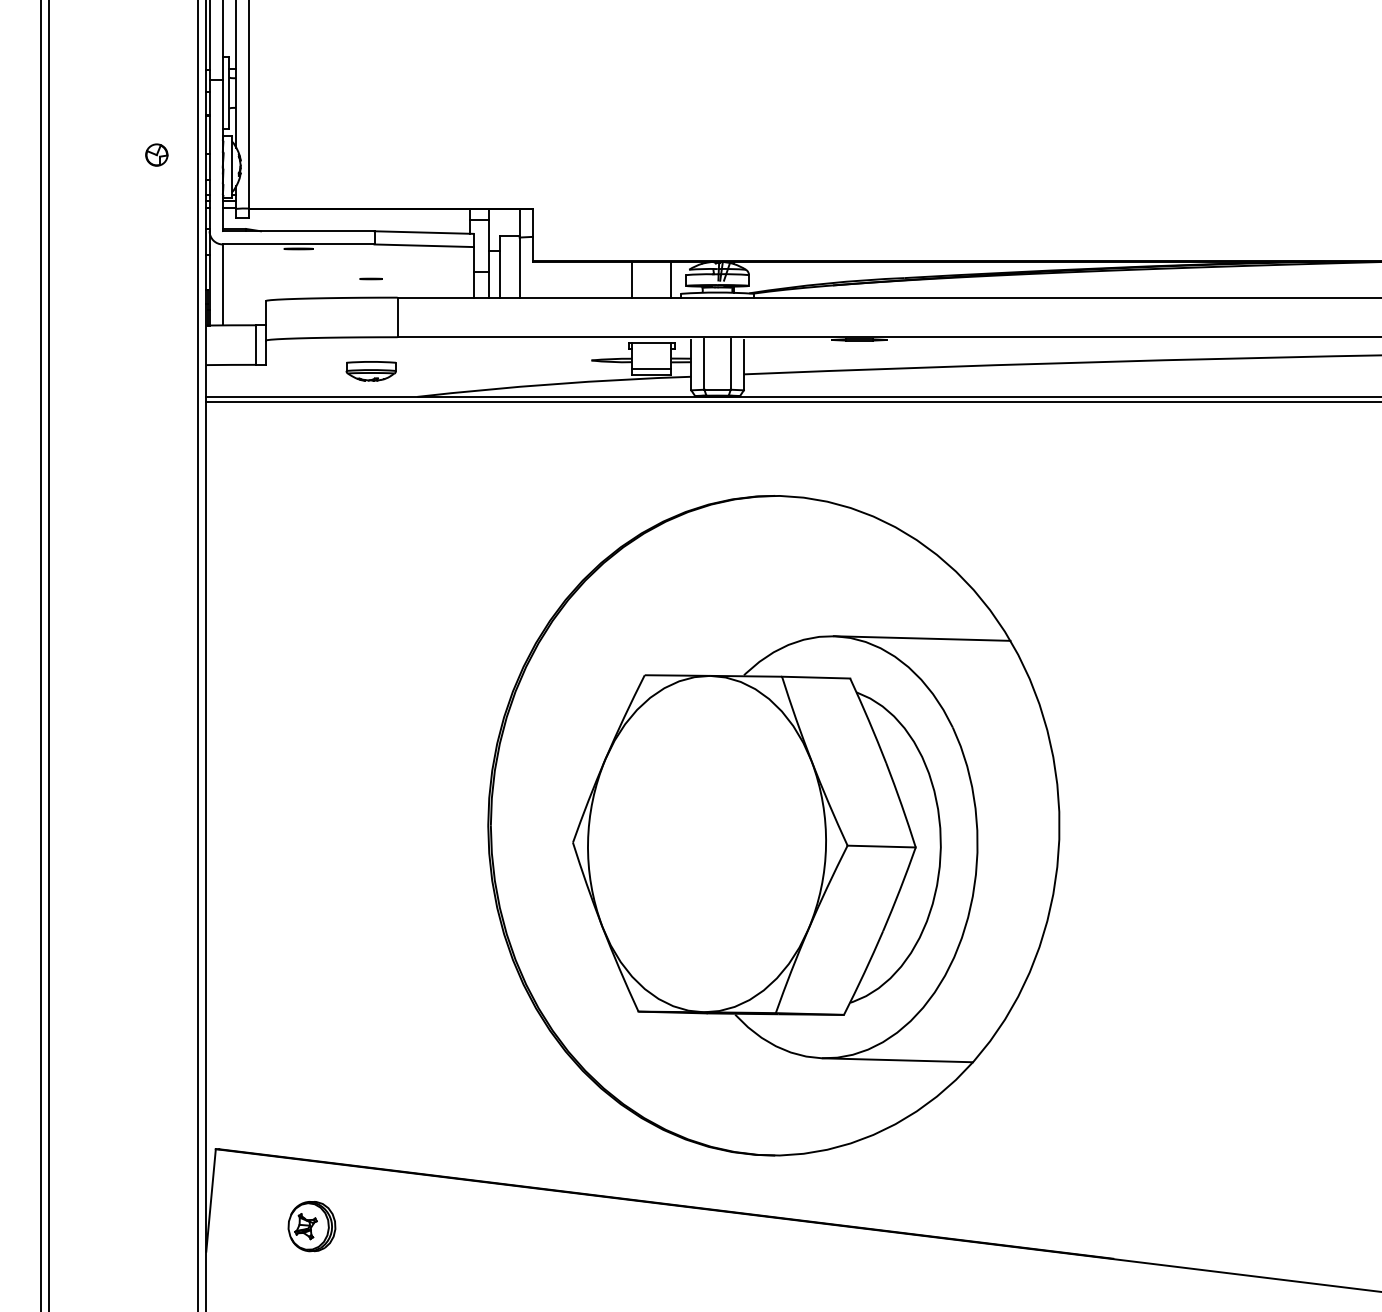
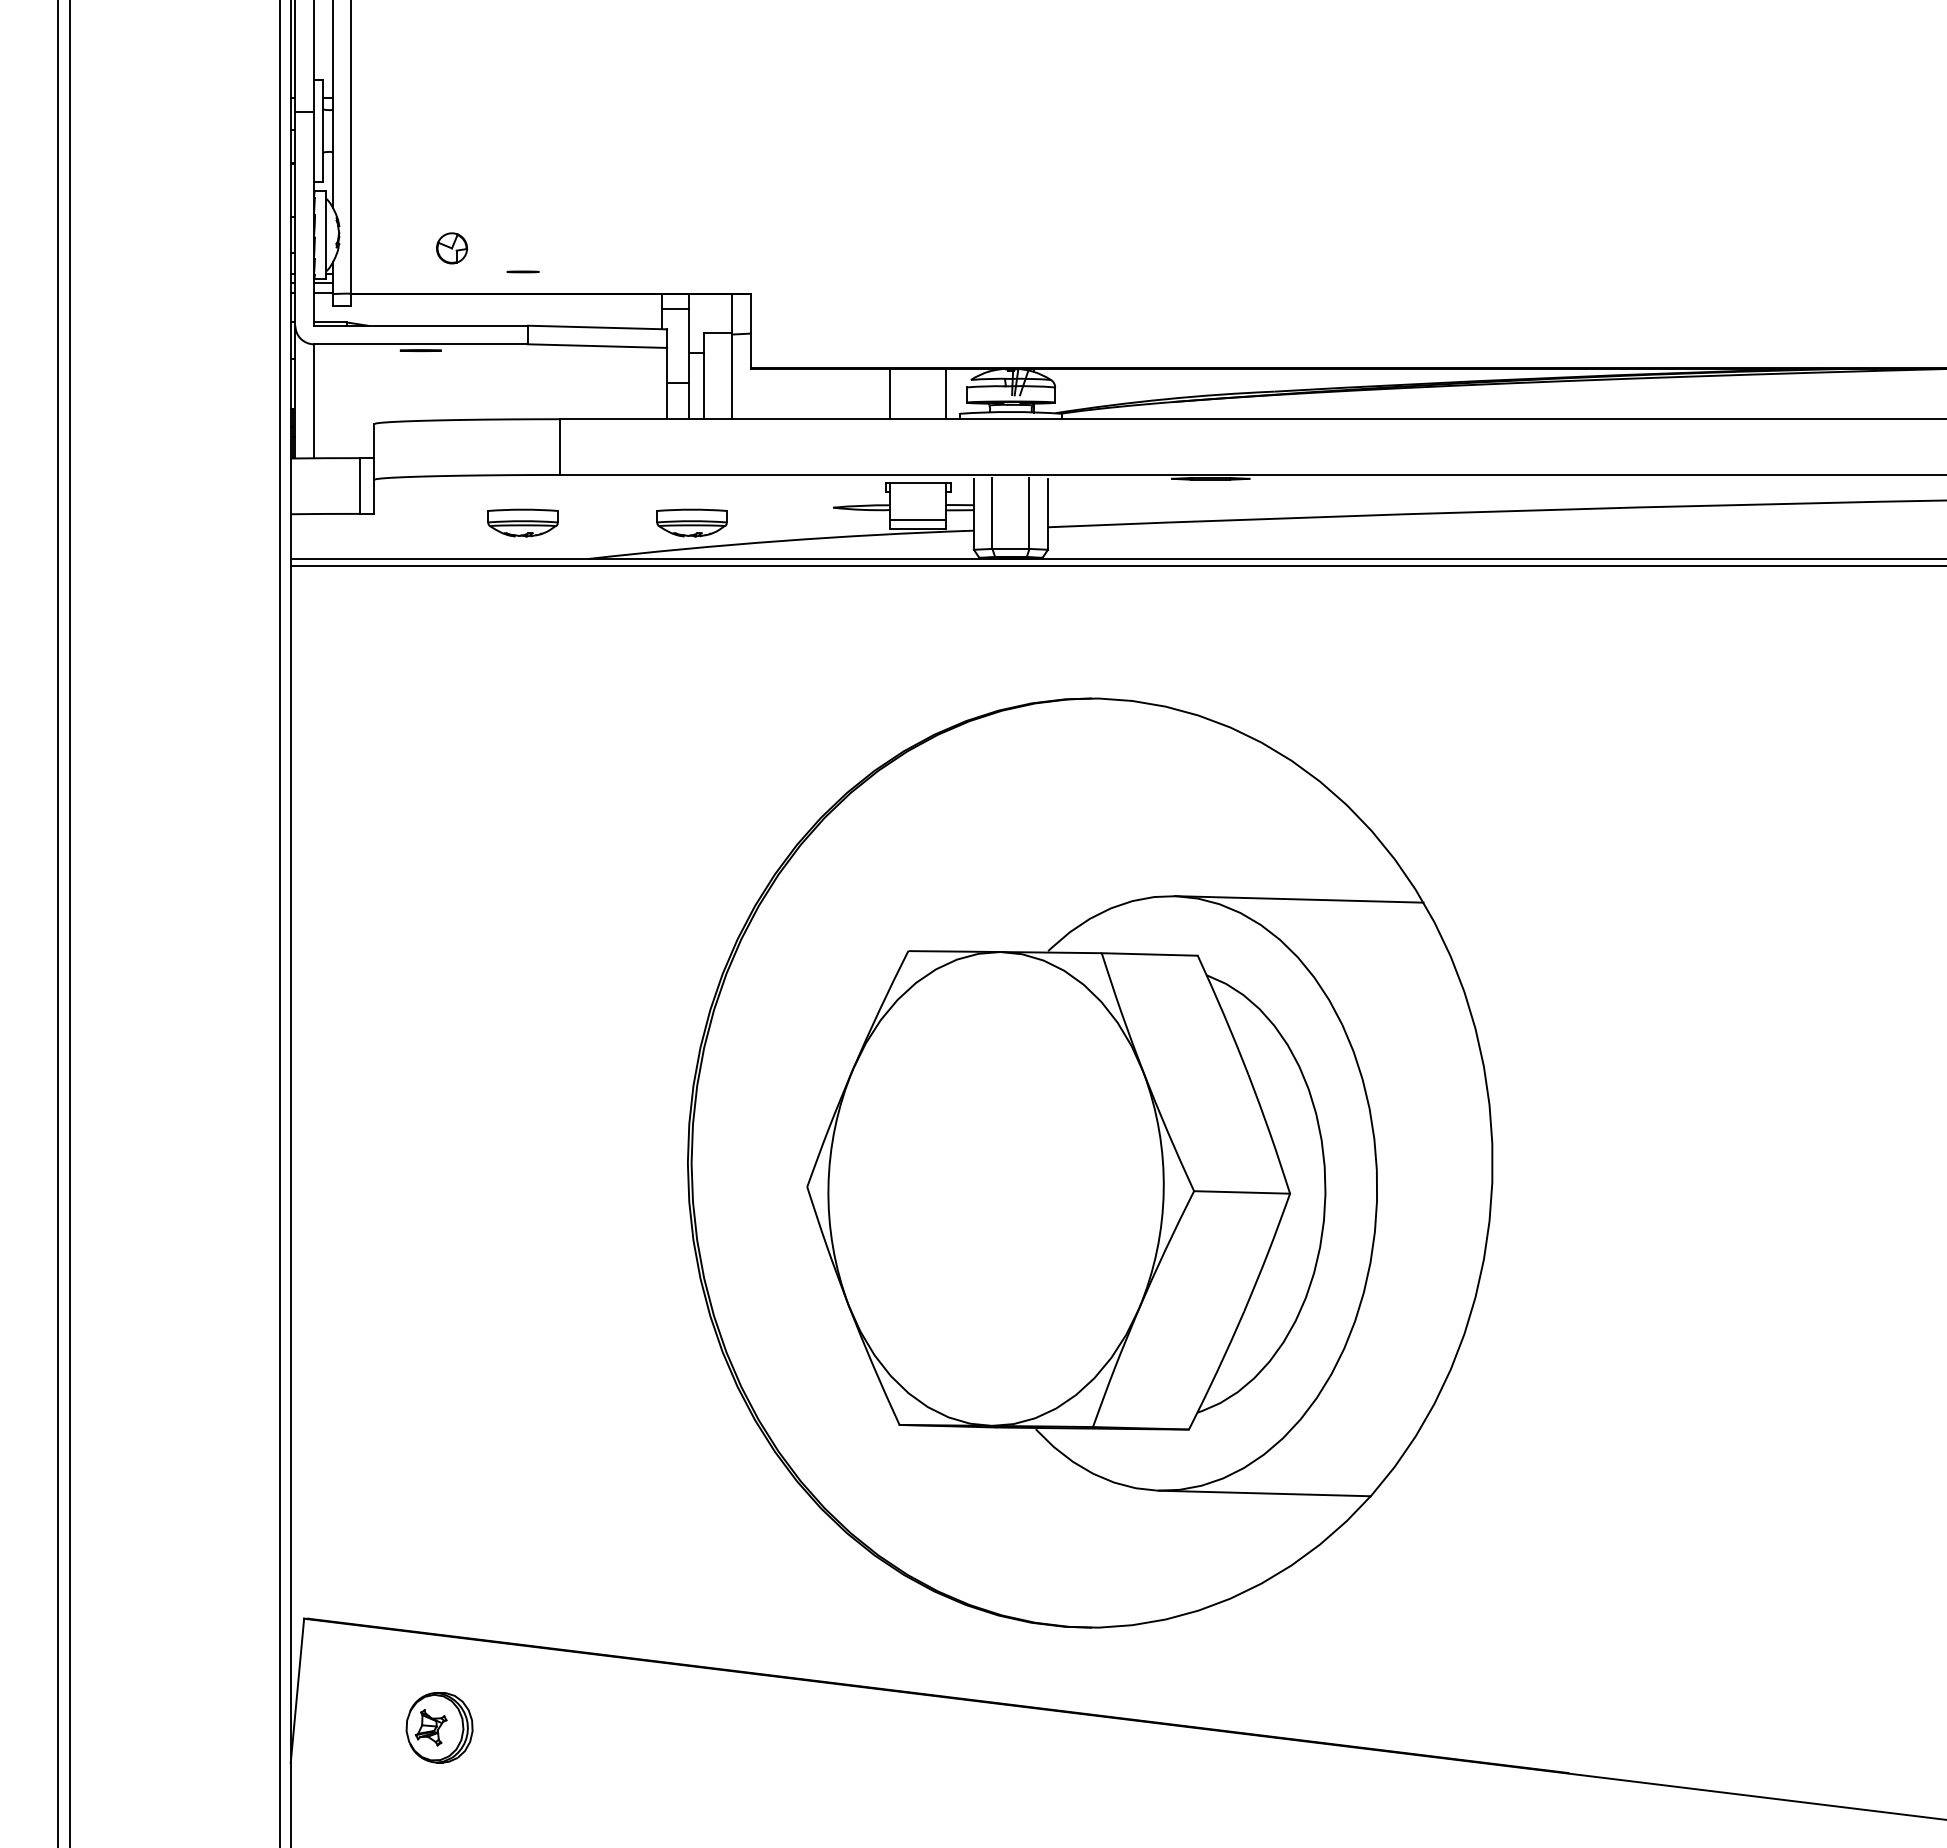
part: (157, 155) -> (452, 248), moved
line: (370, 278) -> (522, 271), moved
part: (490, 370) -> (691, 522), added

